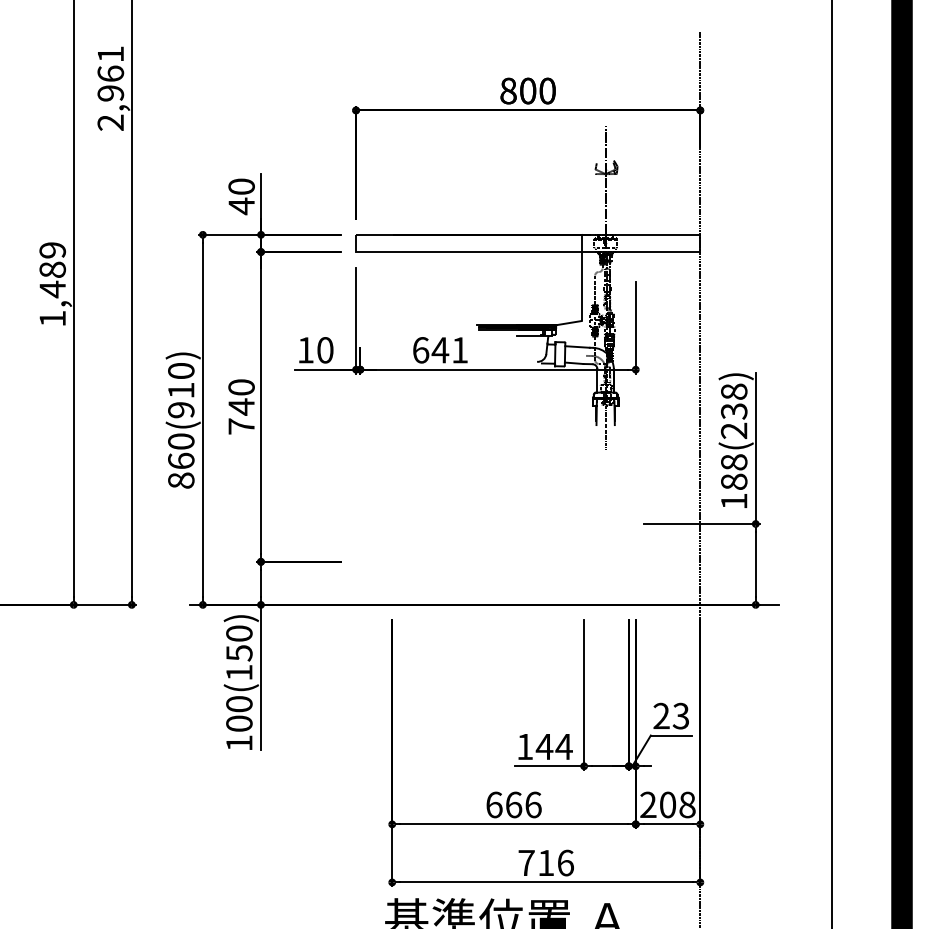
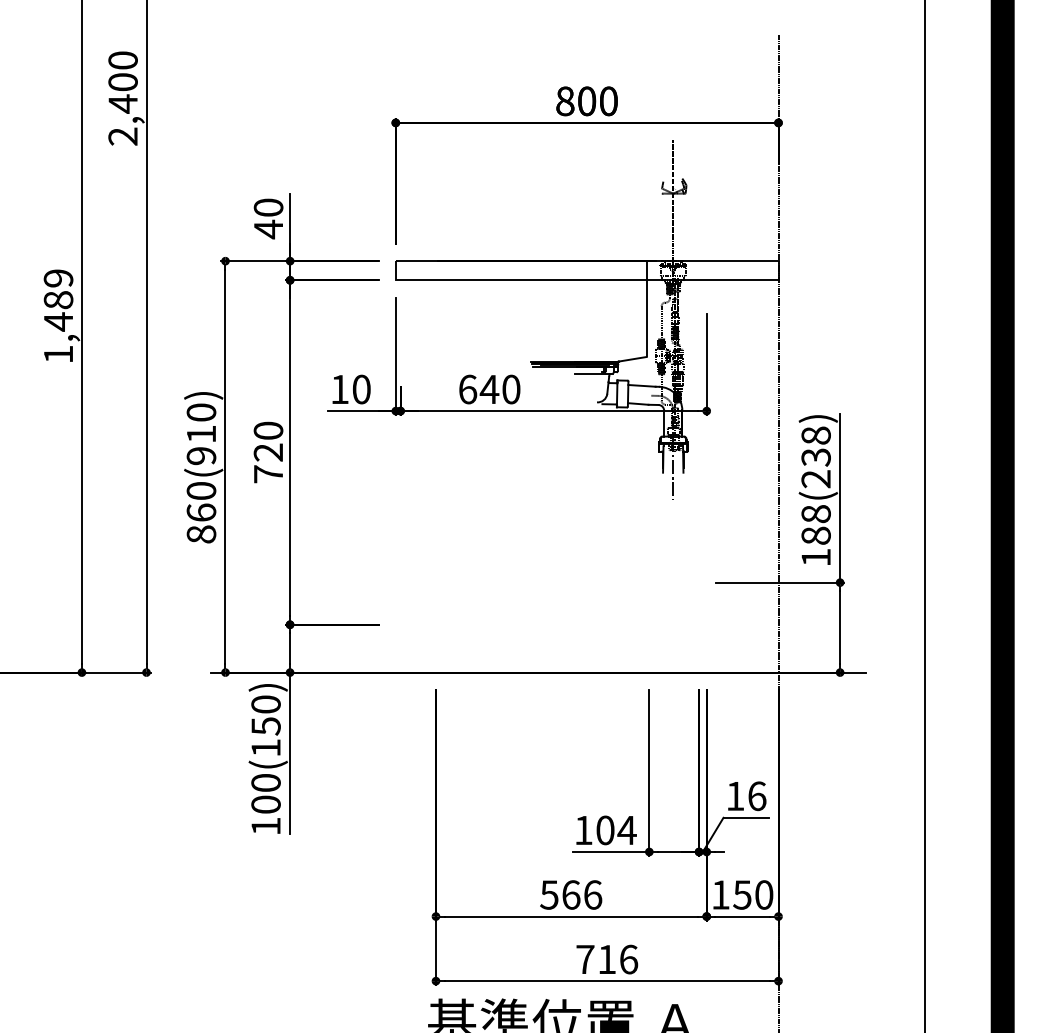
text: (110, 74) -> (122, 82), 2,961 -> 2,400
text: (460, 350) -> (511, 389), 641 -> 640
text: (241, 406) -> (268, 452), 740 -> 720
text: (671, 715) -> (746, 795), 23 -> 16
text: (544, 746) -> (605, 829), 144 -> 104
text: (493, 804) -> (548, 894), 666 -> 566
text: (667, 804) -> (742, 894), 208 -> 150

